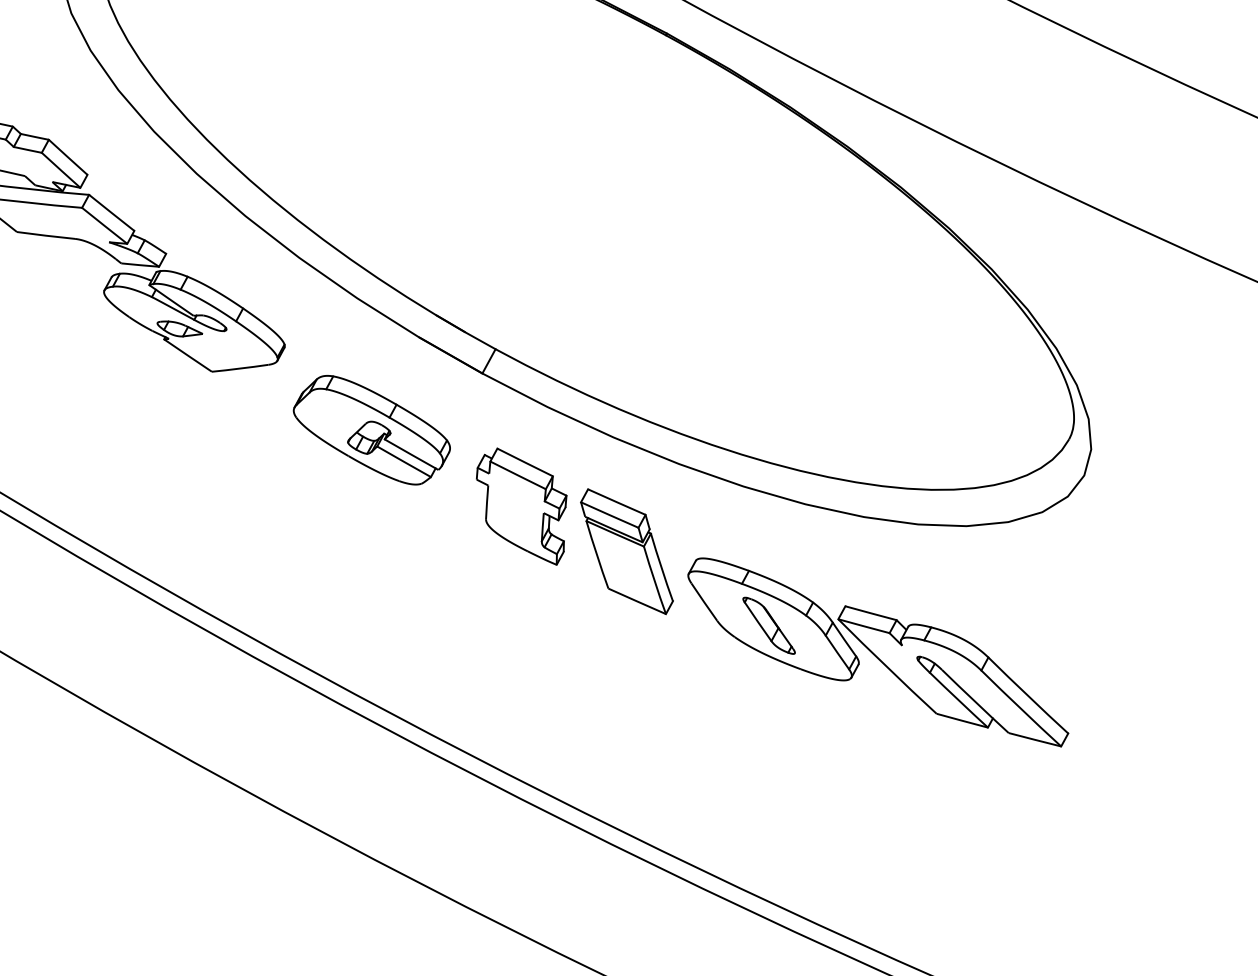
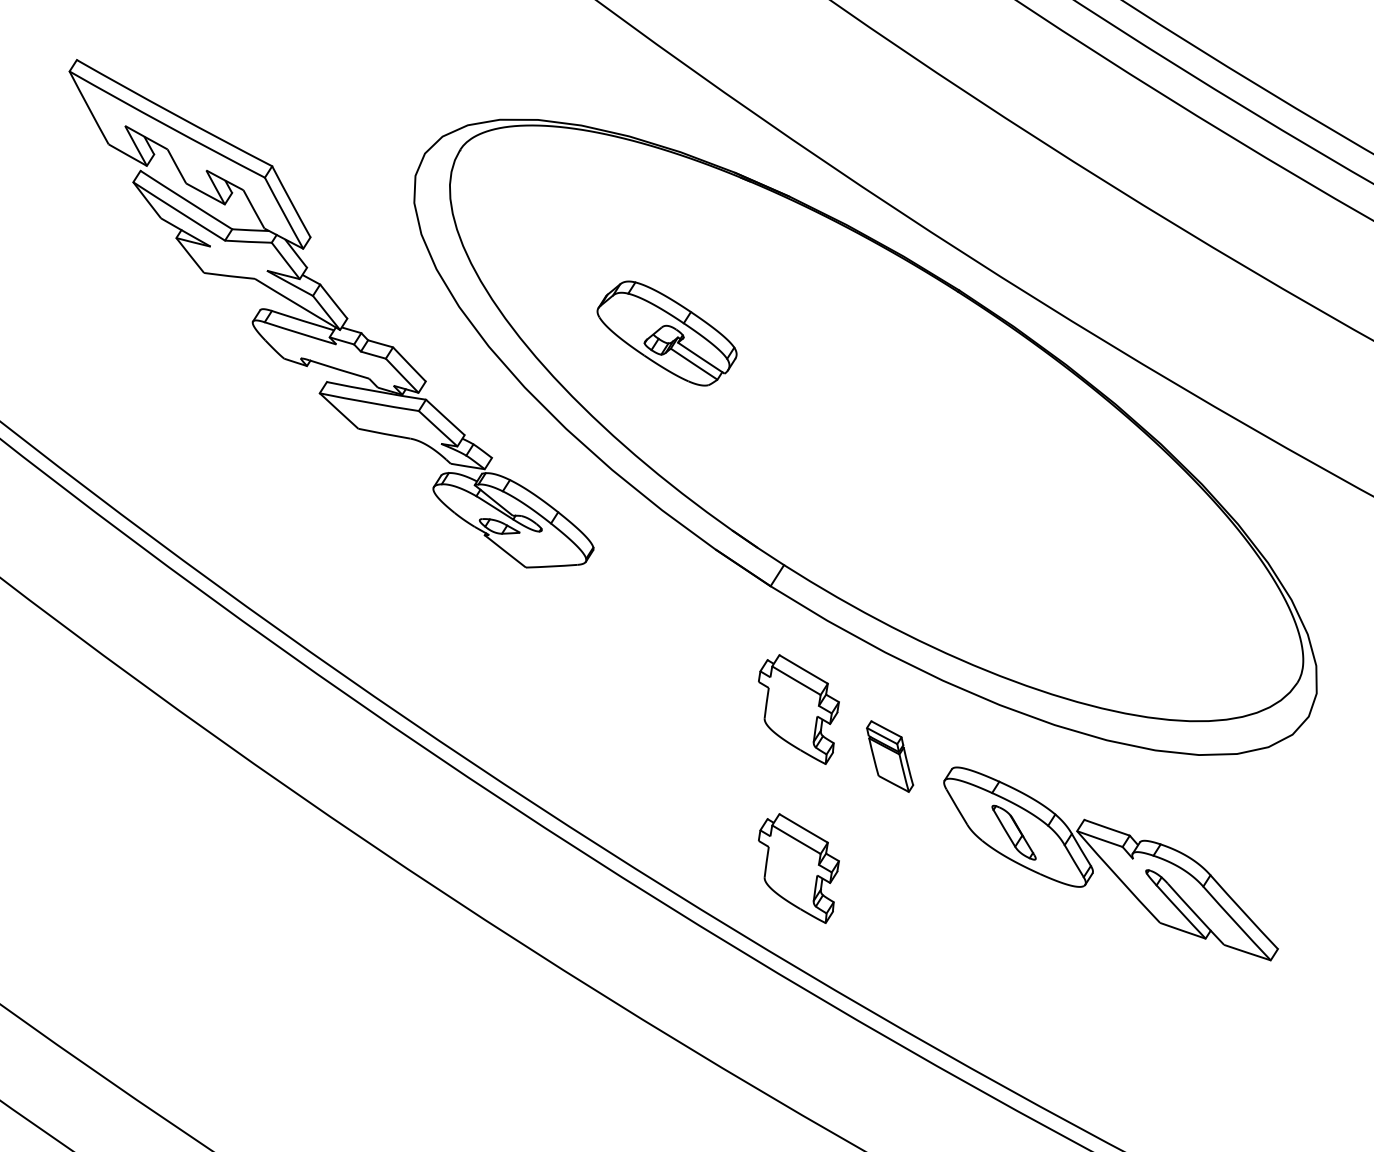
part: (371, 430) -> (666, 333), moved
part: (626, 551) -> (889, 756), size x0.6
part: (534, 681) -> (798, 868), added

